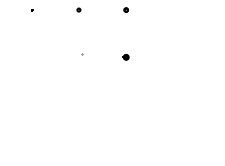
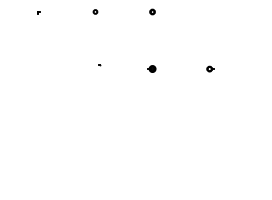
part: (174, 56) -> (210, 68), added

